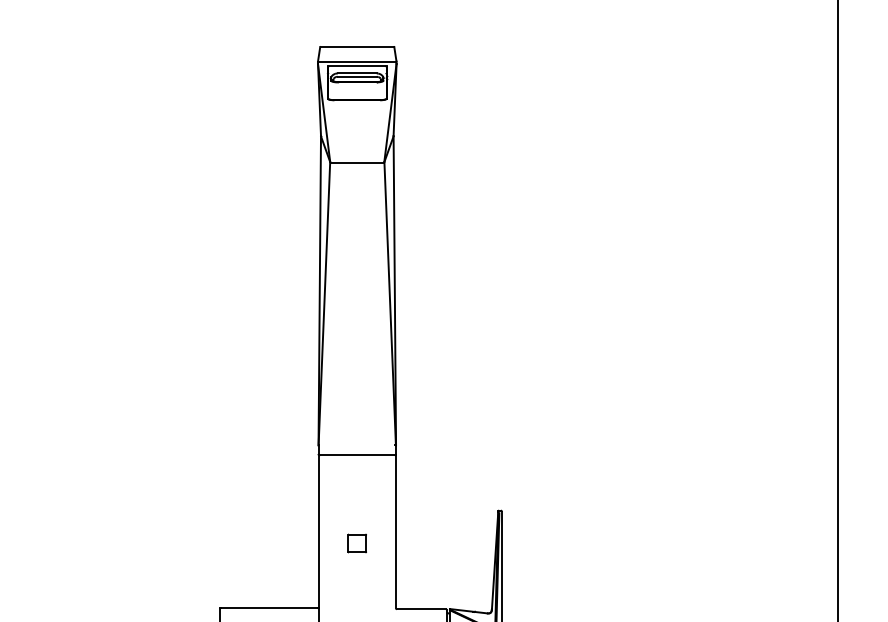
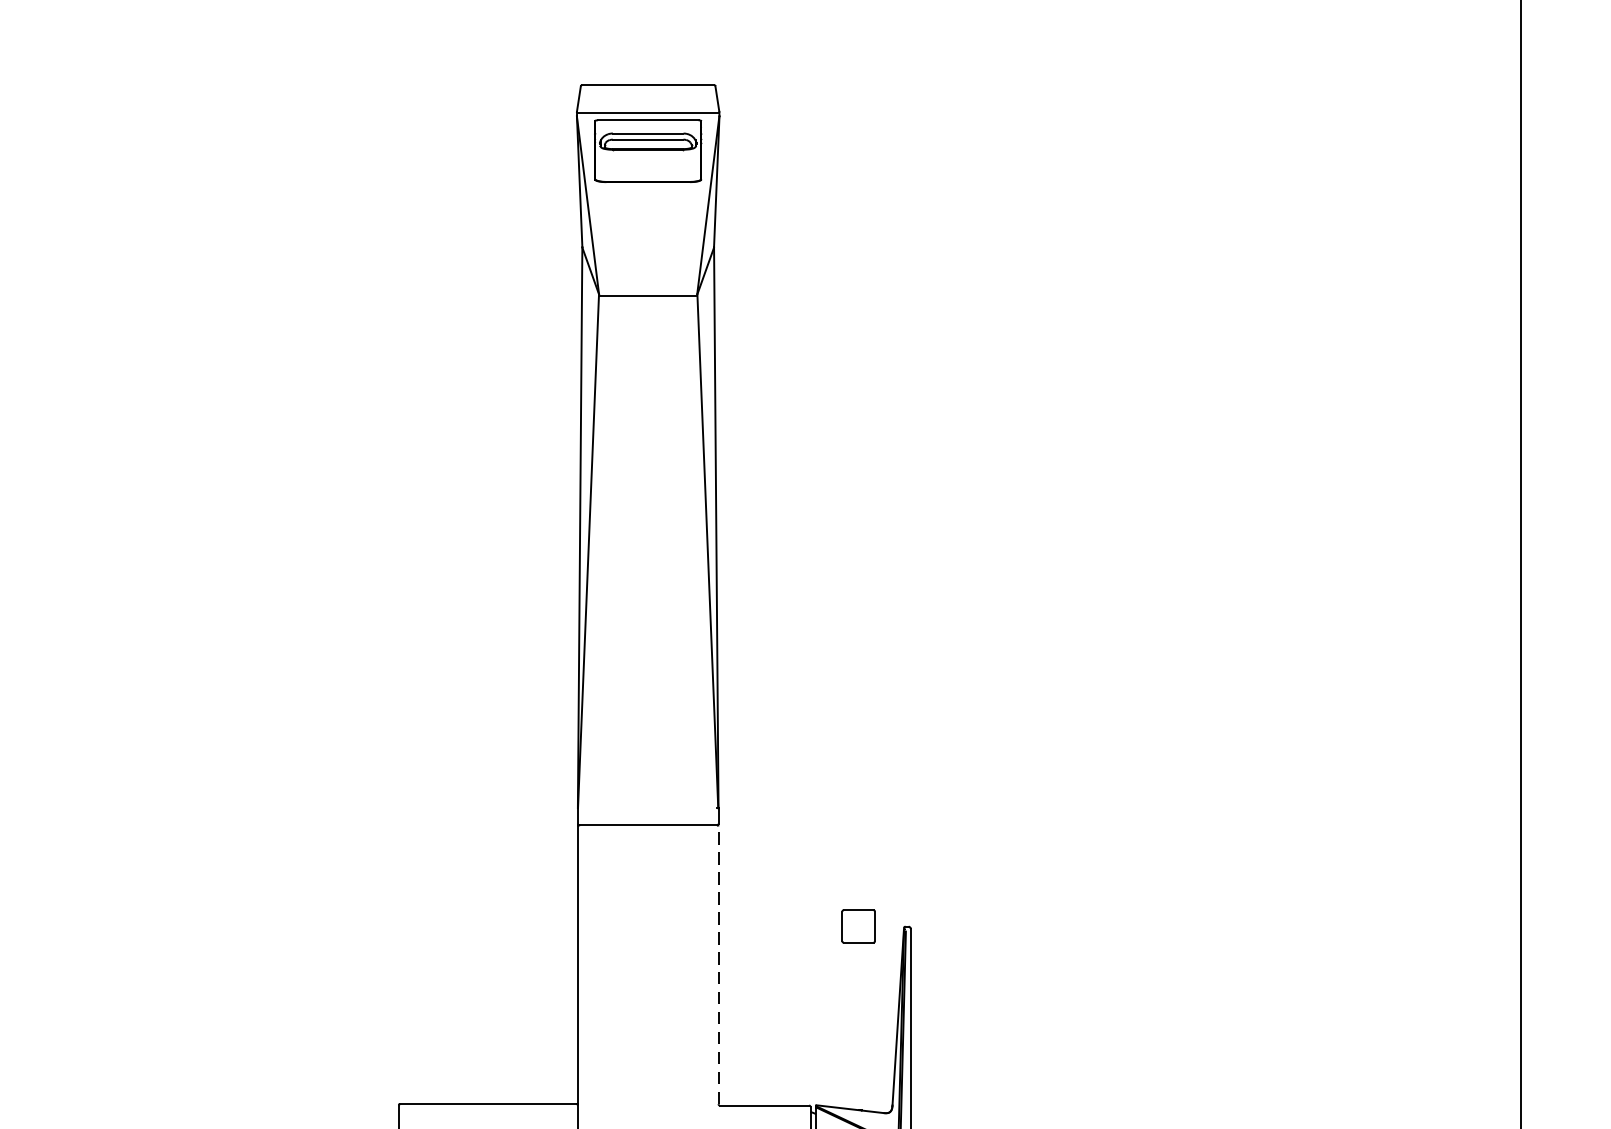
line: (396, 531) -> (719, 964), solid -> dashed
part: (356, 543) -> (857, 926), moved

